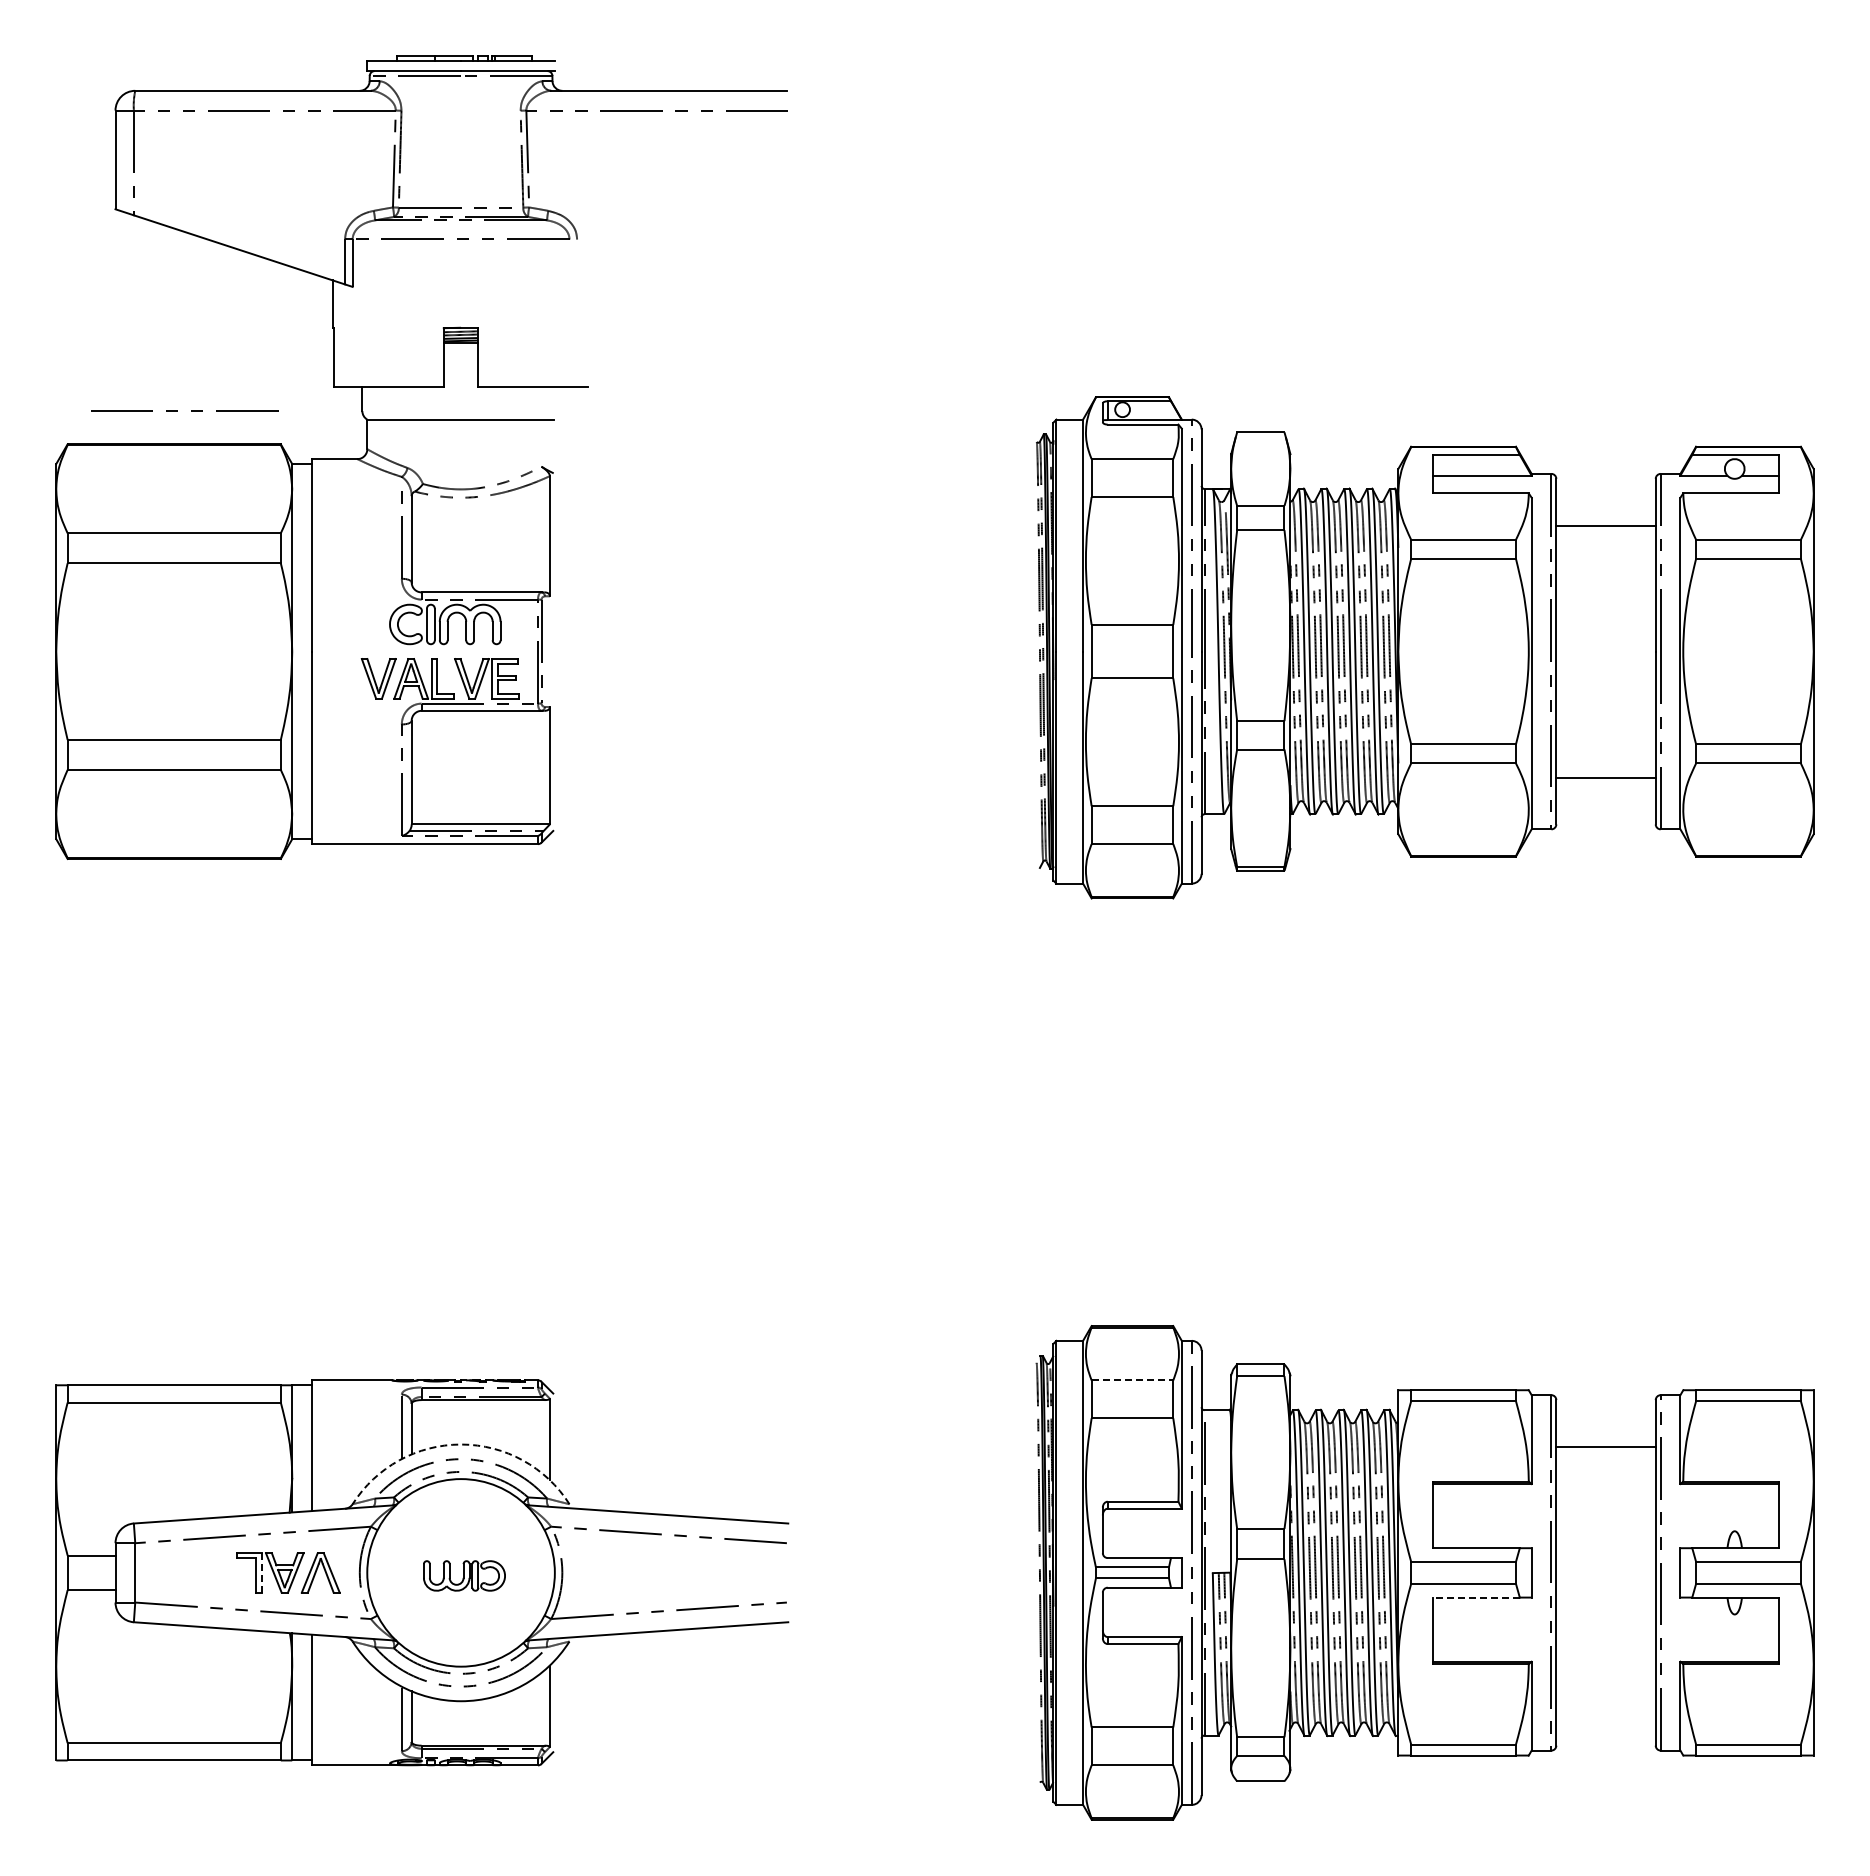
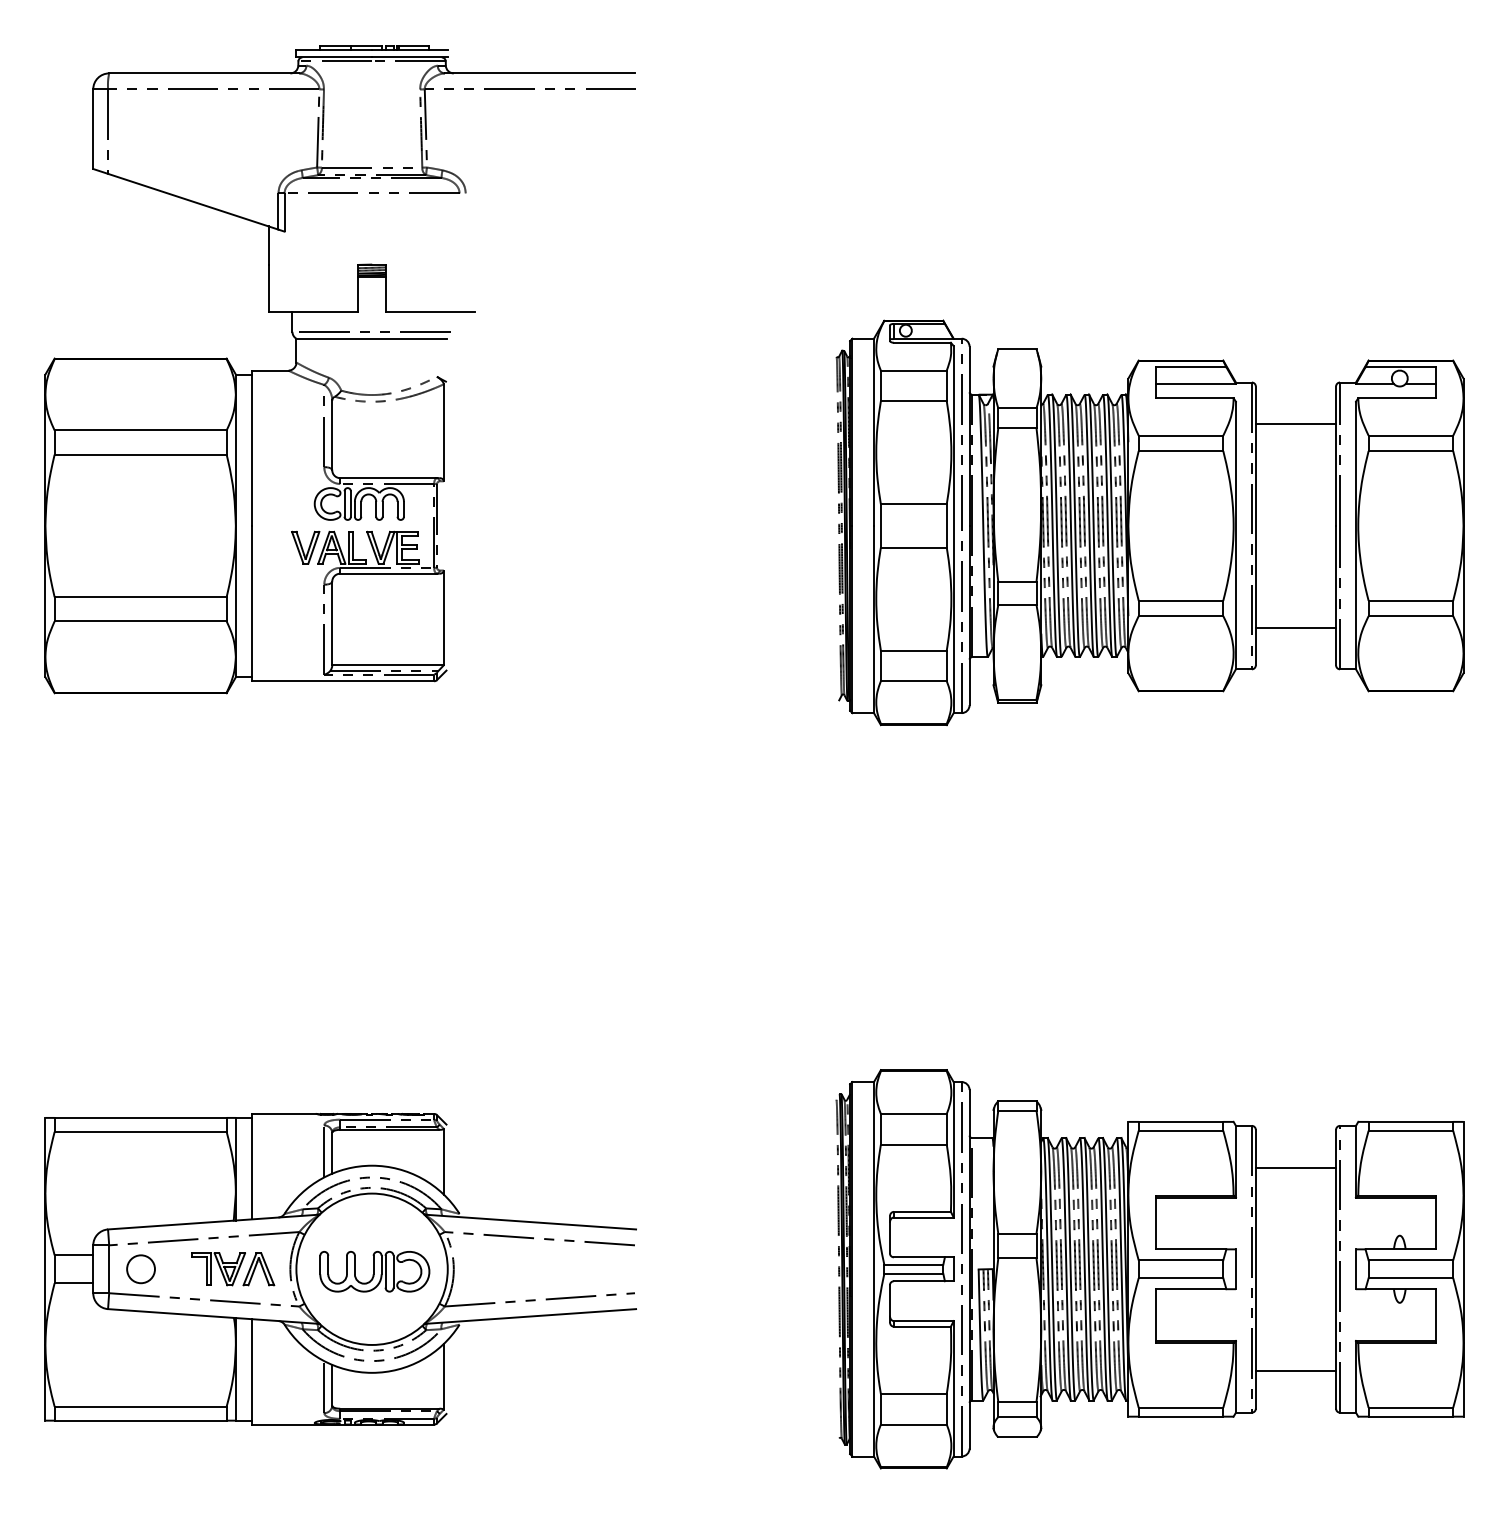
line: (177, 410) -> (369, 331), moved
line: (1132, 1380) -> (913, 1114), dashed -> solid
arc: (461, 1444) -> (372, 1165), dashed -> solid
circle: (174, 1572) -> (140, 1268), added
line: (261, 1572) -> (211, 1268), dashed -> solid
part: (464, 1575) -> (374, 1271), size x1.67
line: (1475, 1597) -> (1190, 1289), dashed -> solid
line: (1605, 1698) -> (1295, 1370), added

